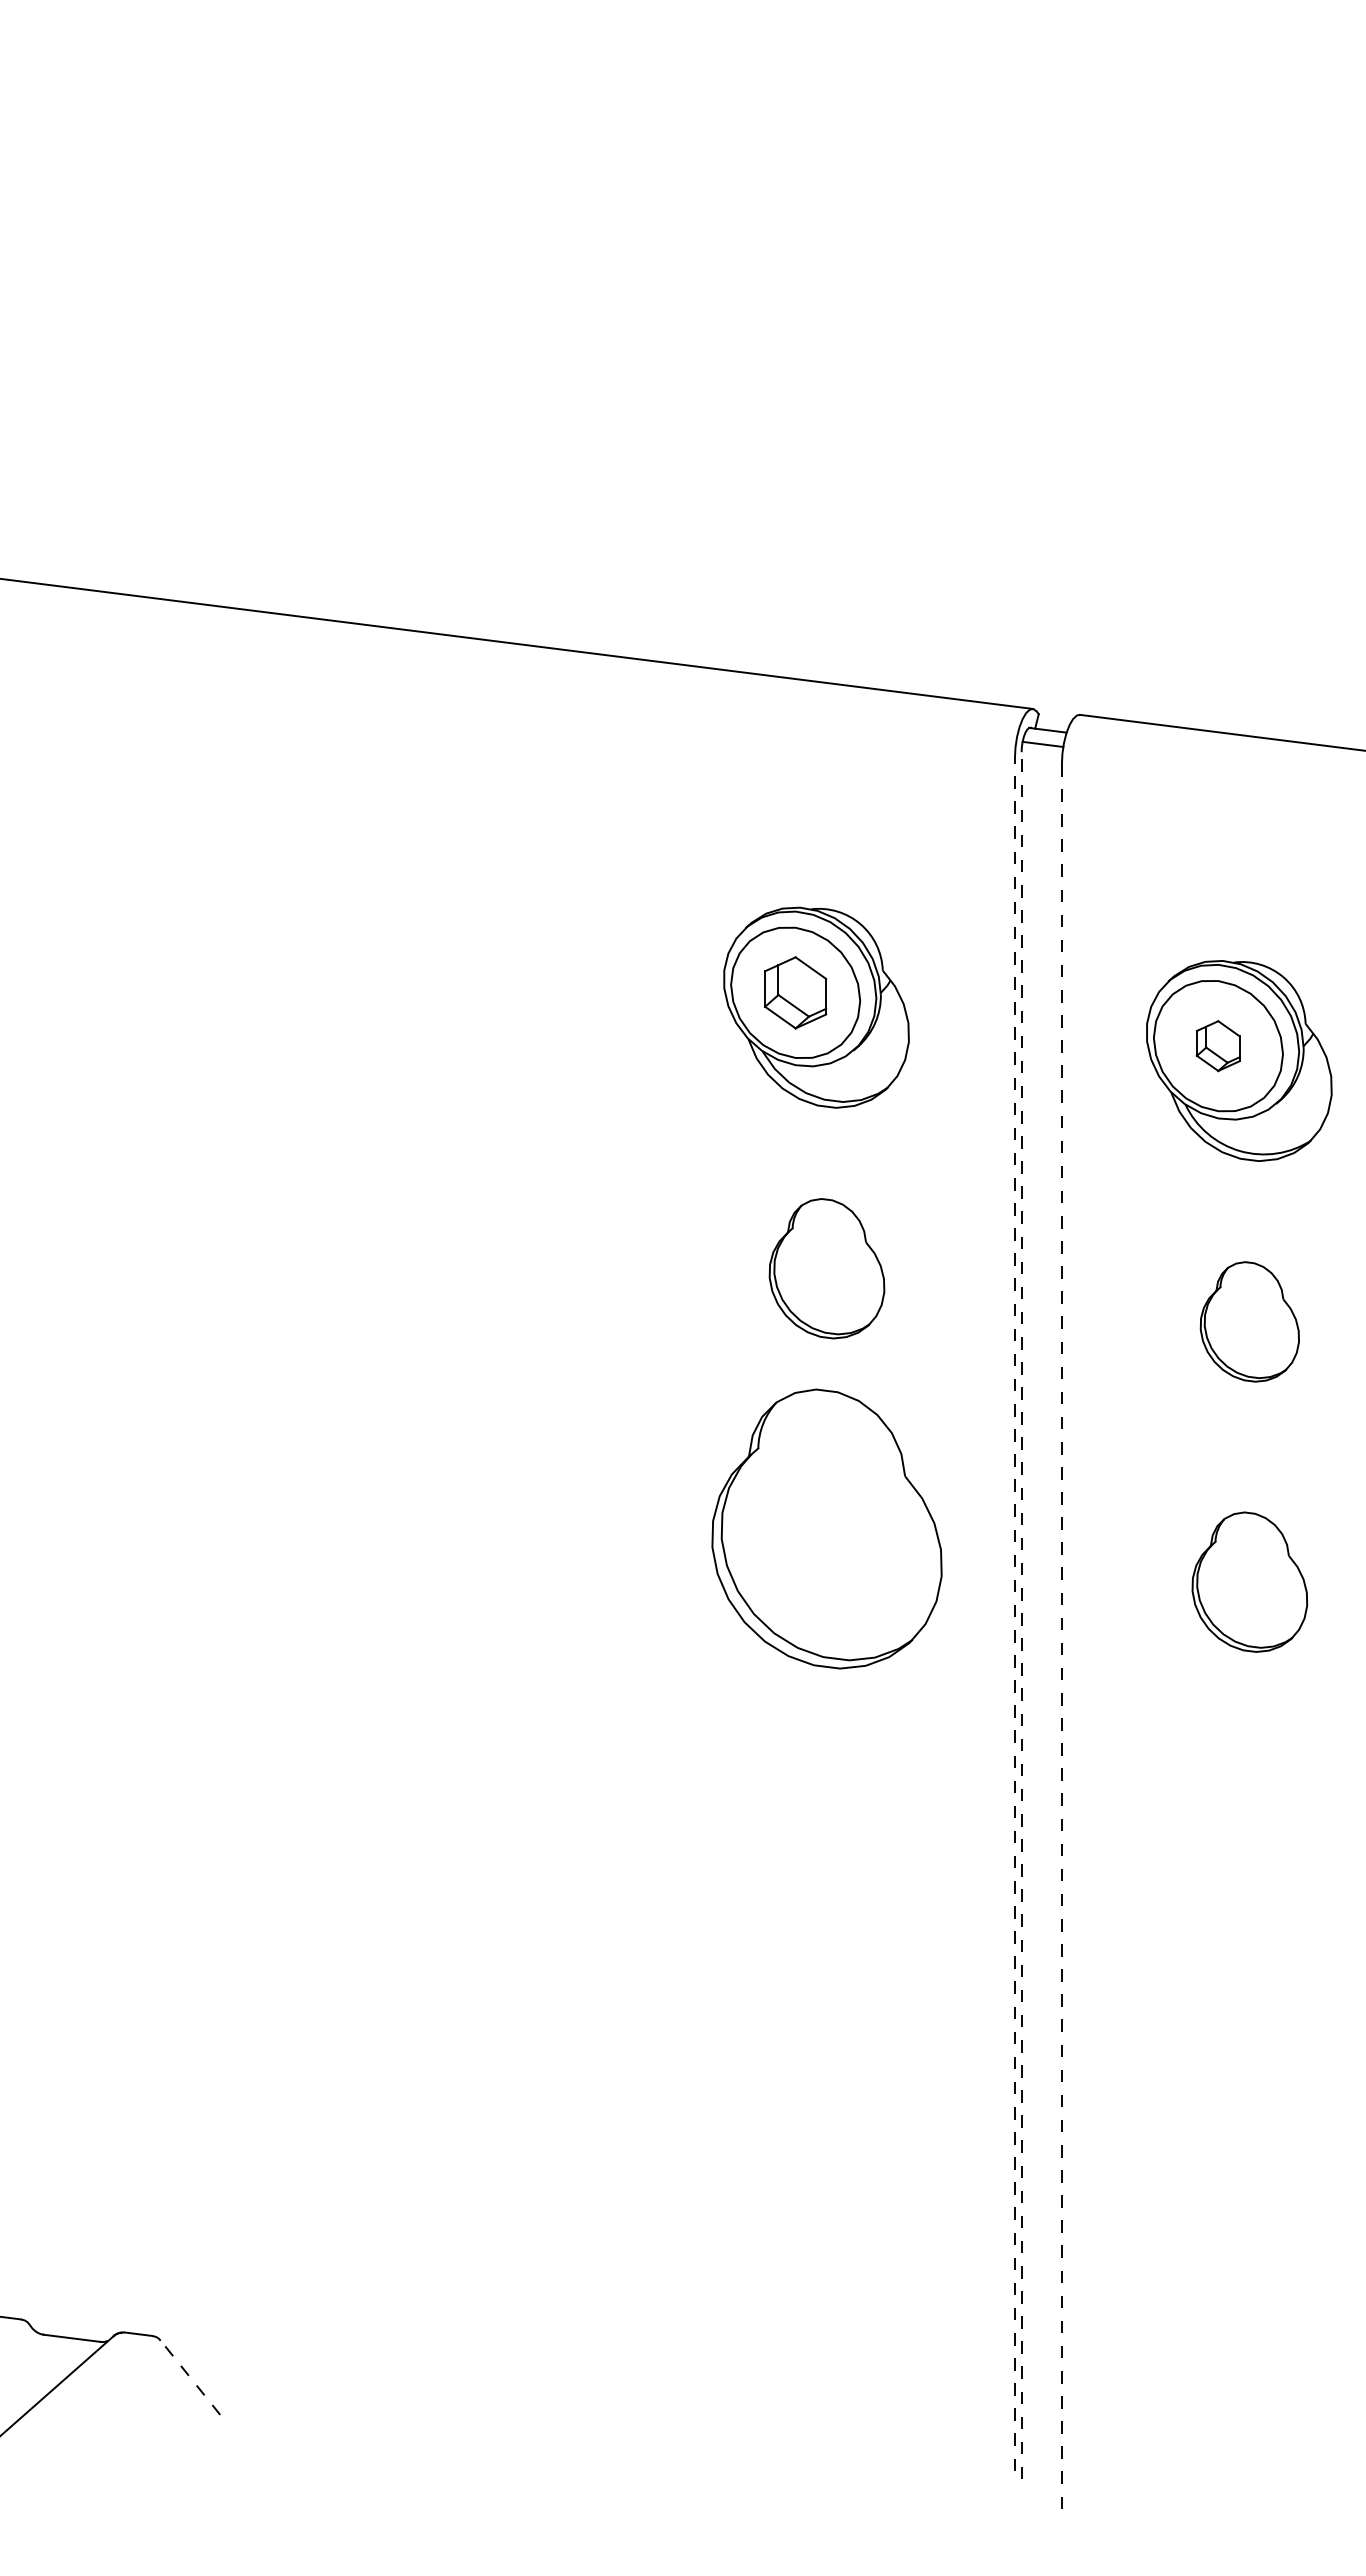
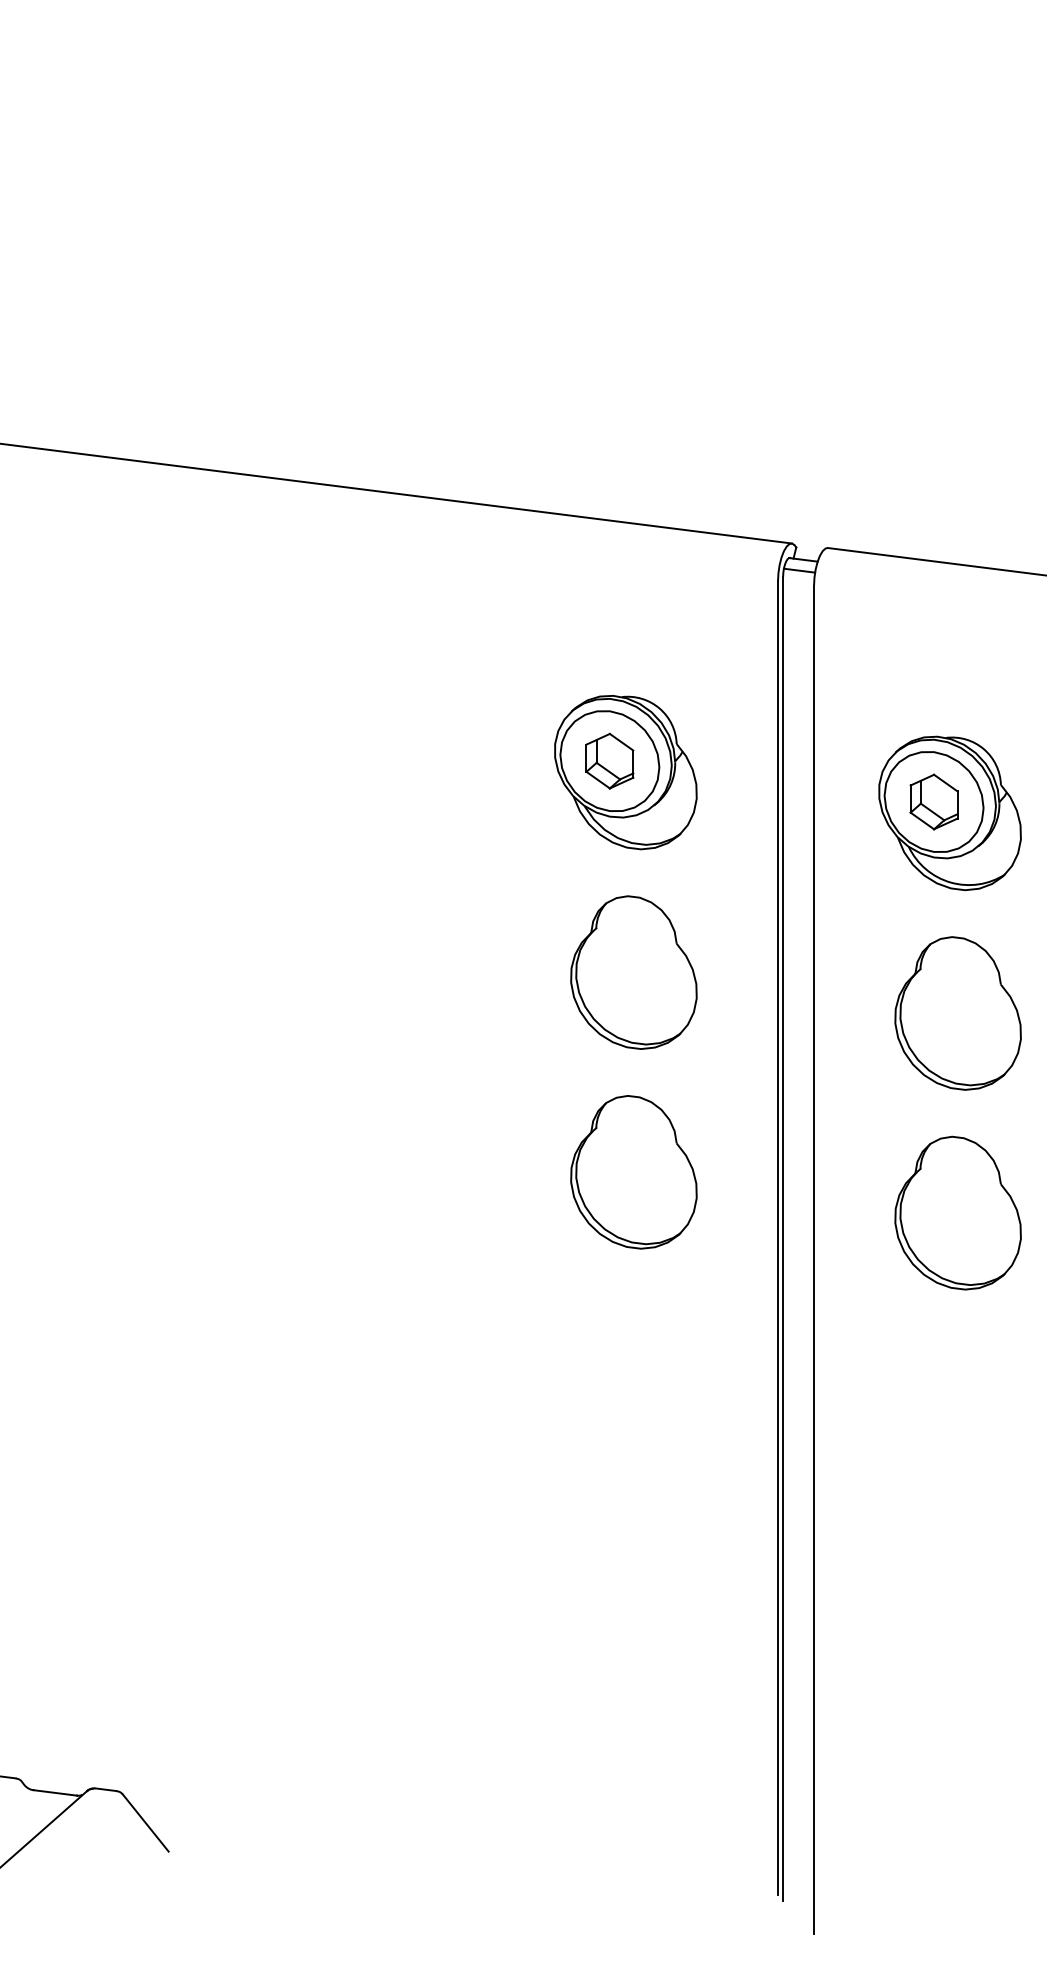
part: (1217, 1045) -> (933, 801), size x1.43
part: (826, 1268) -> (633, 972), size x1.43
part: (1249, 1321) -> (957, 1013), size x1.67
part: (826, 1528) -> (633, 1171), size x0.71
part: (1249, 1581) -> (957, 1212), size x1.43
line: (1014, 1614) -> (777, 1237), dashed -> solid
line: (1021, 1615) -> (783, 1238), dashed -> solid
line: (1061, 1642) -> (813, 1259), dashed -> solid
line: (190, 2377) -> (145, 1822), dashed -> solid

